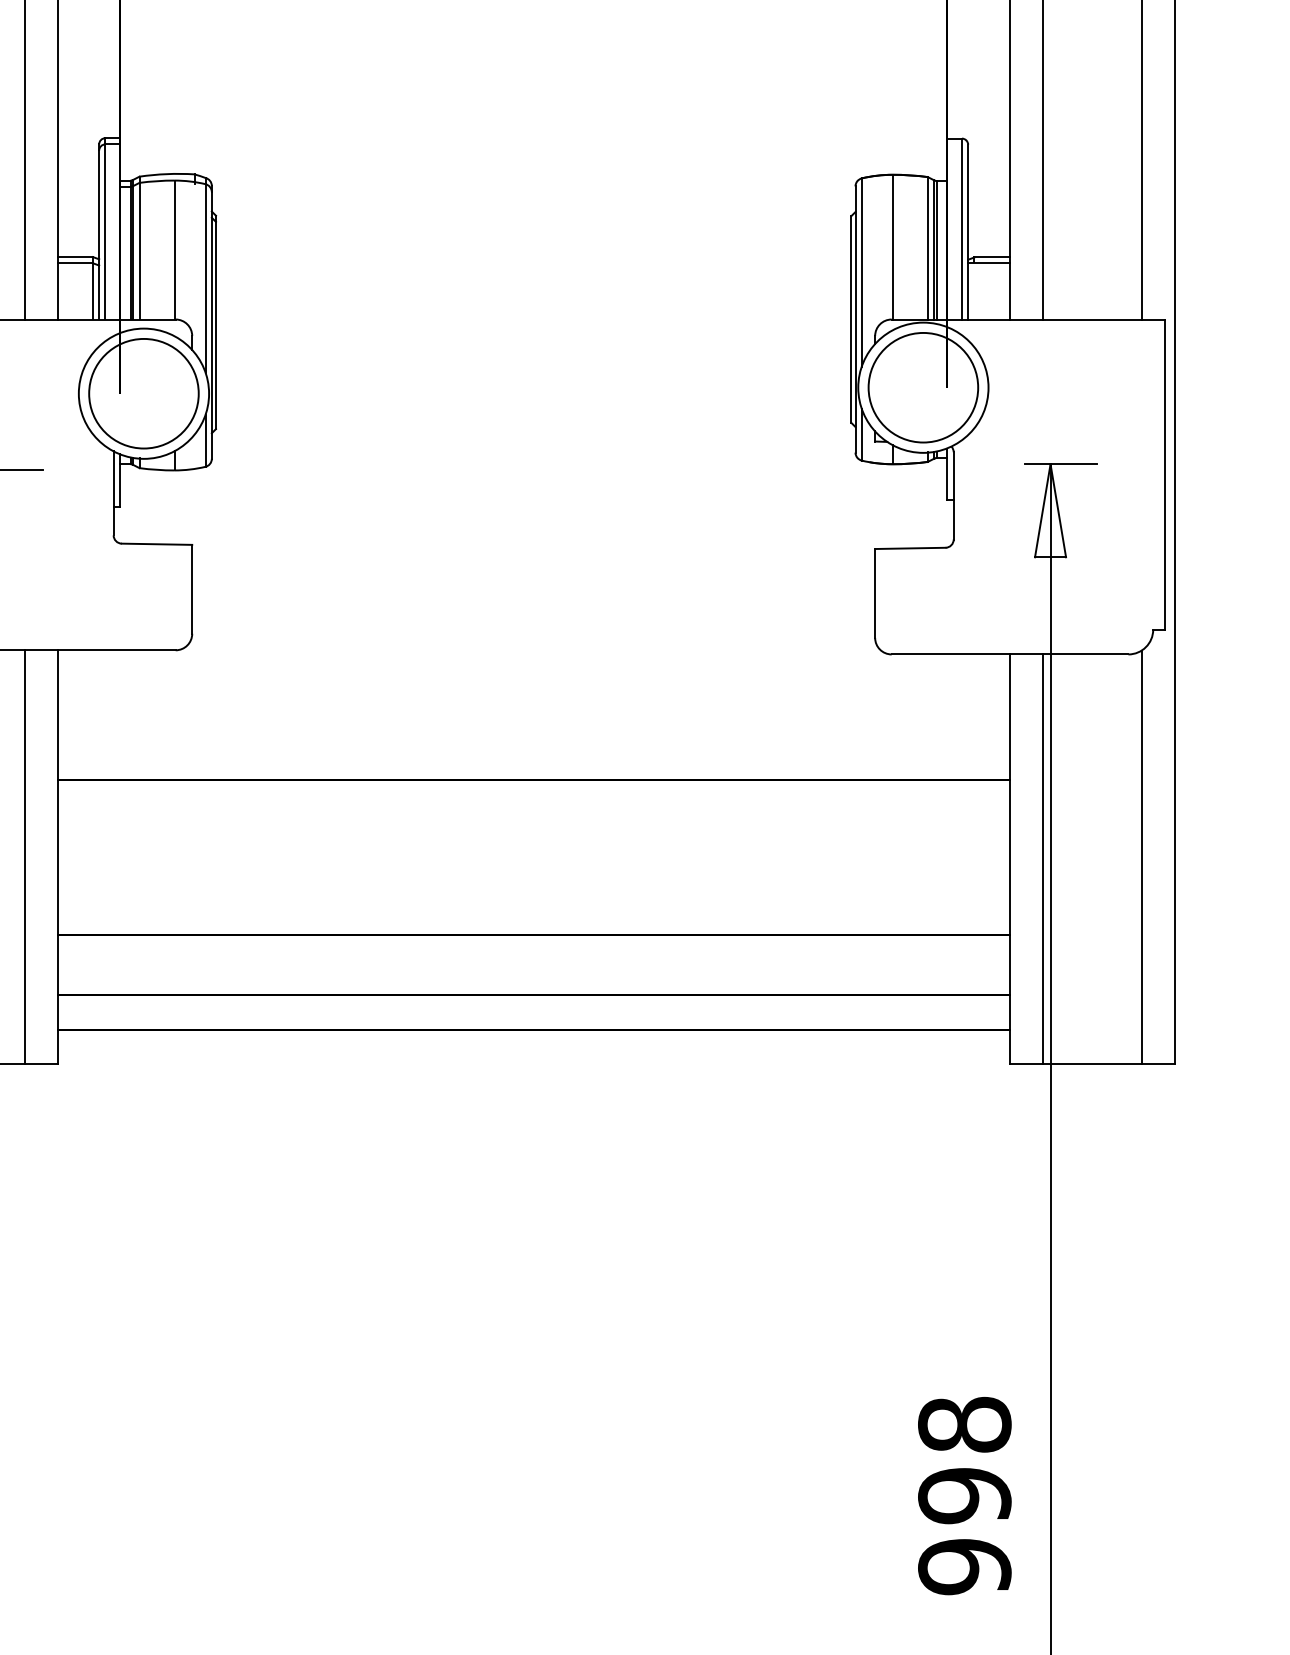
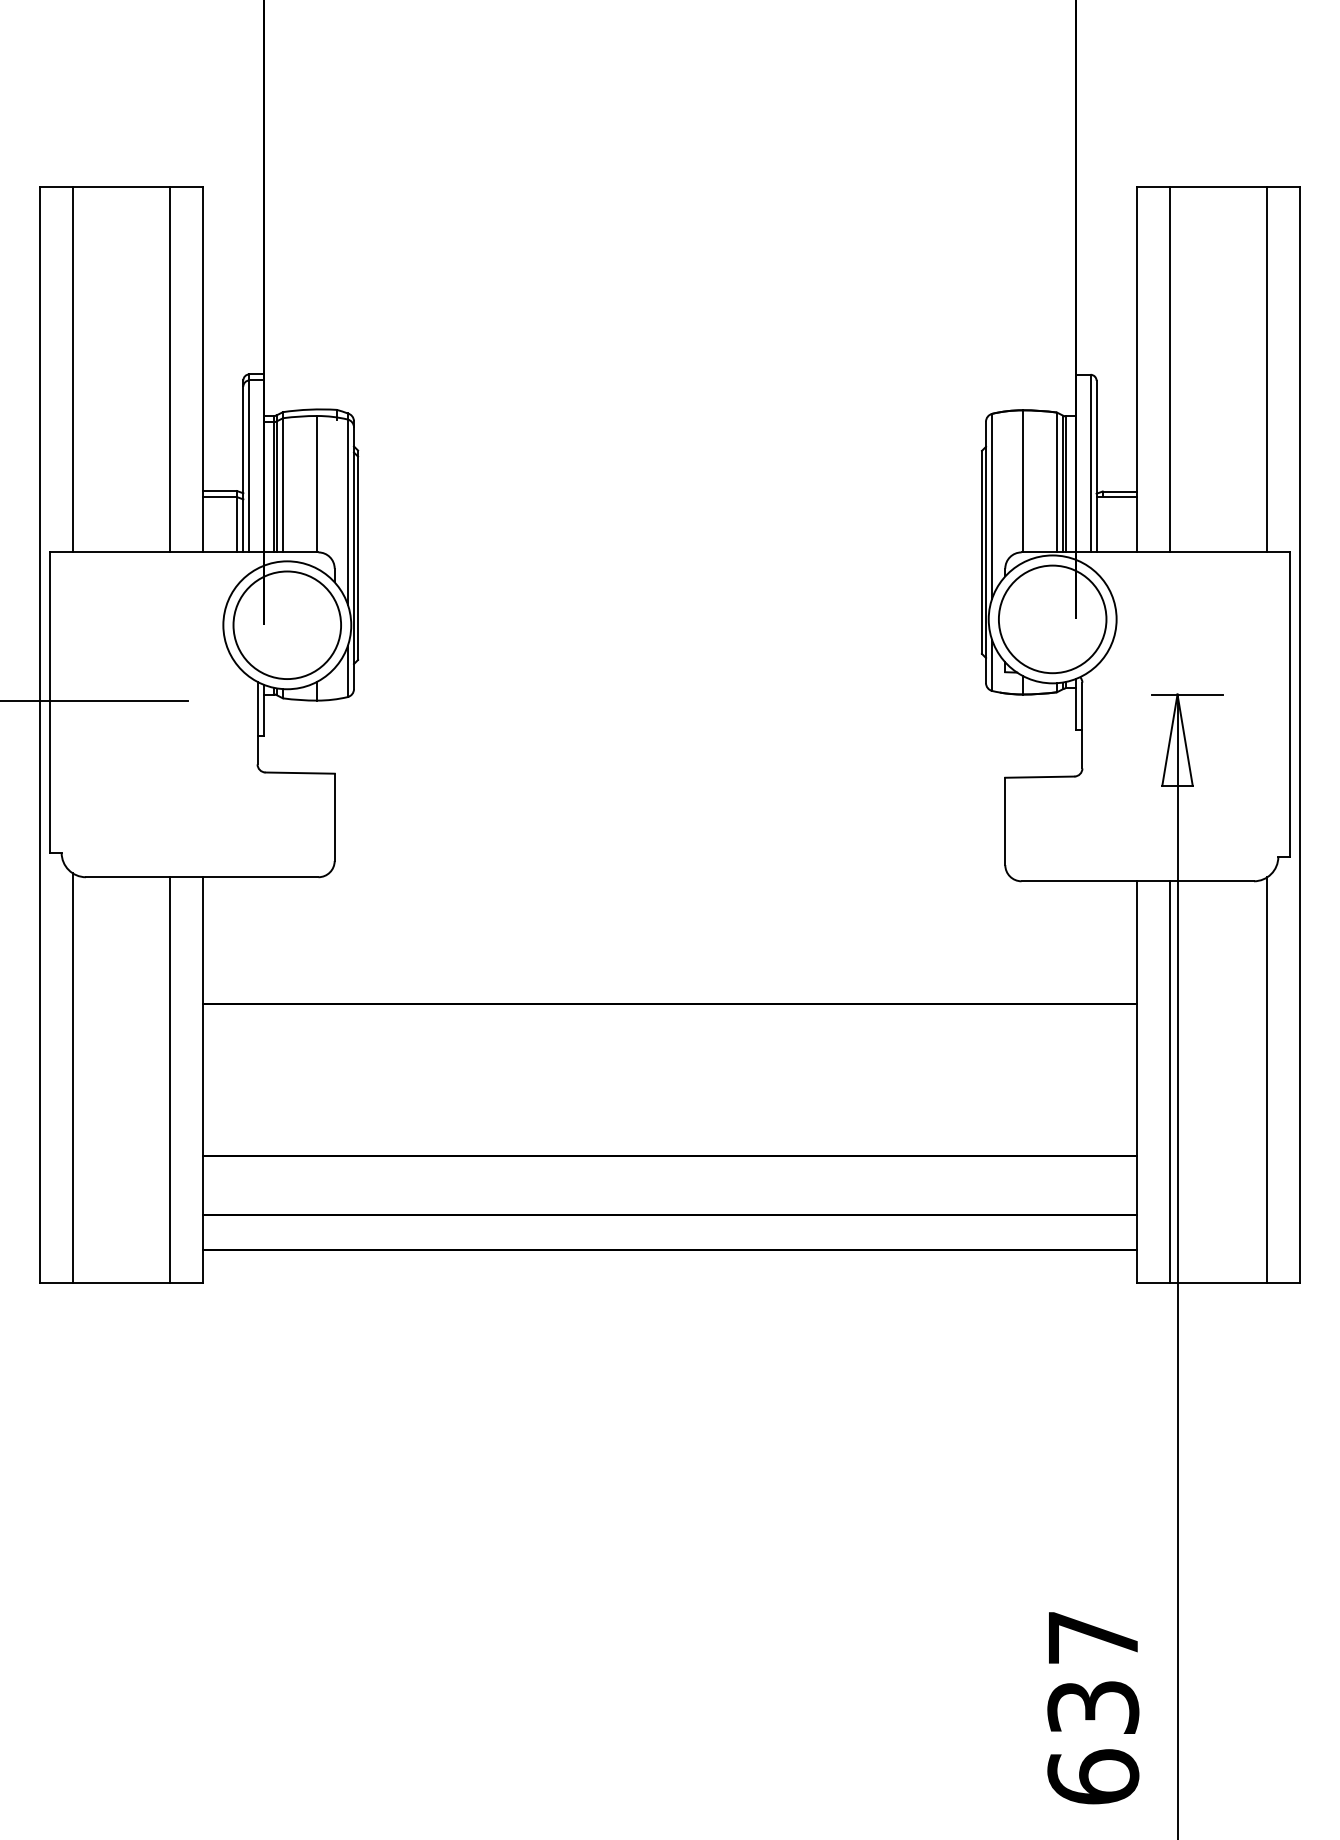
text: (964, 1495) -> (1093, 1707), 998 -> 637

